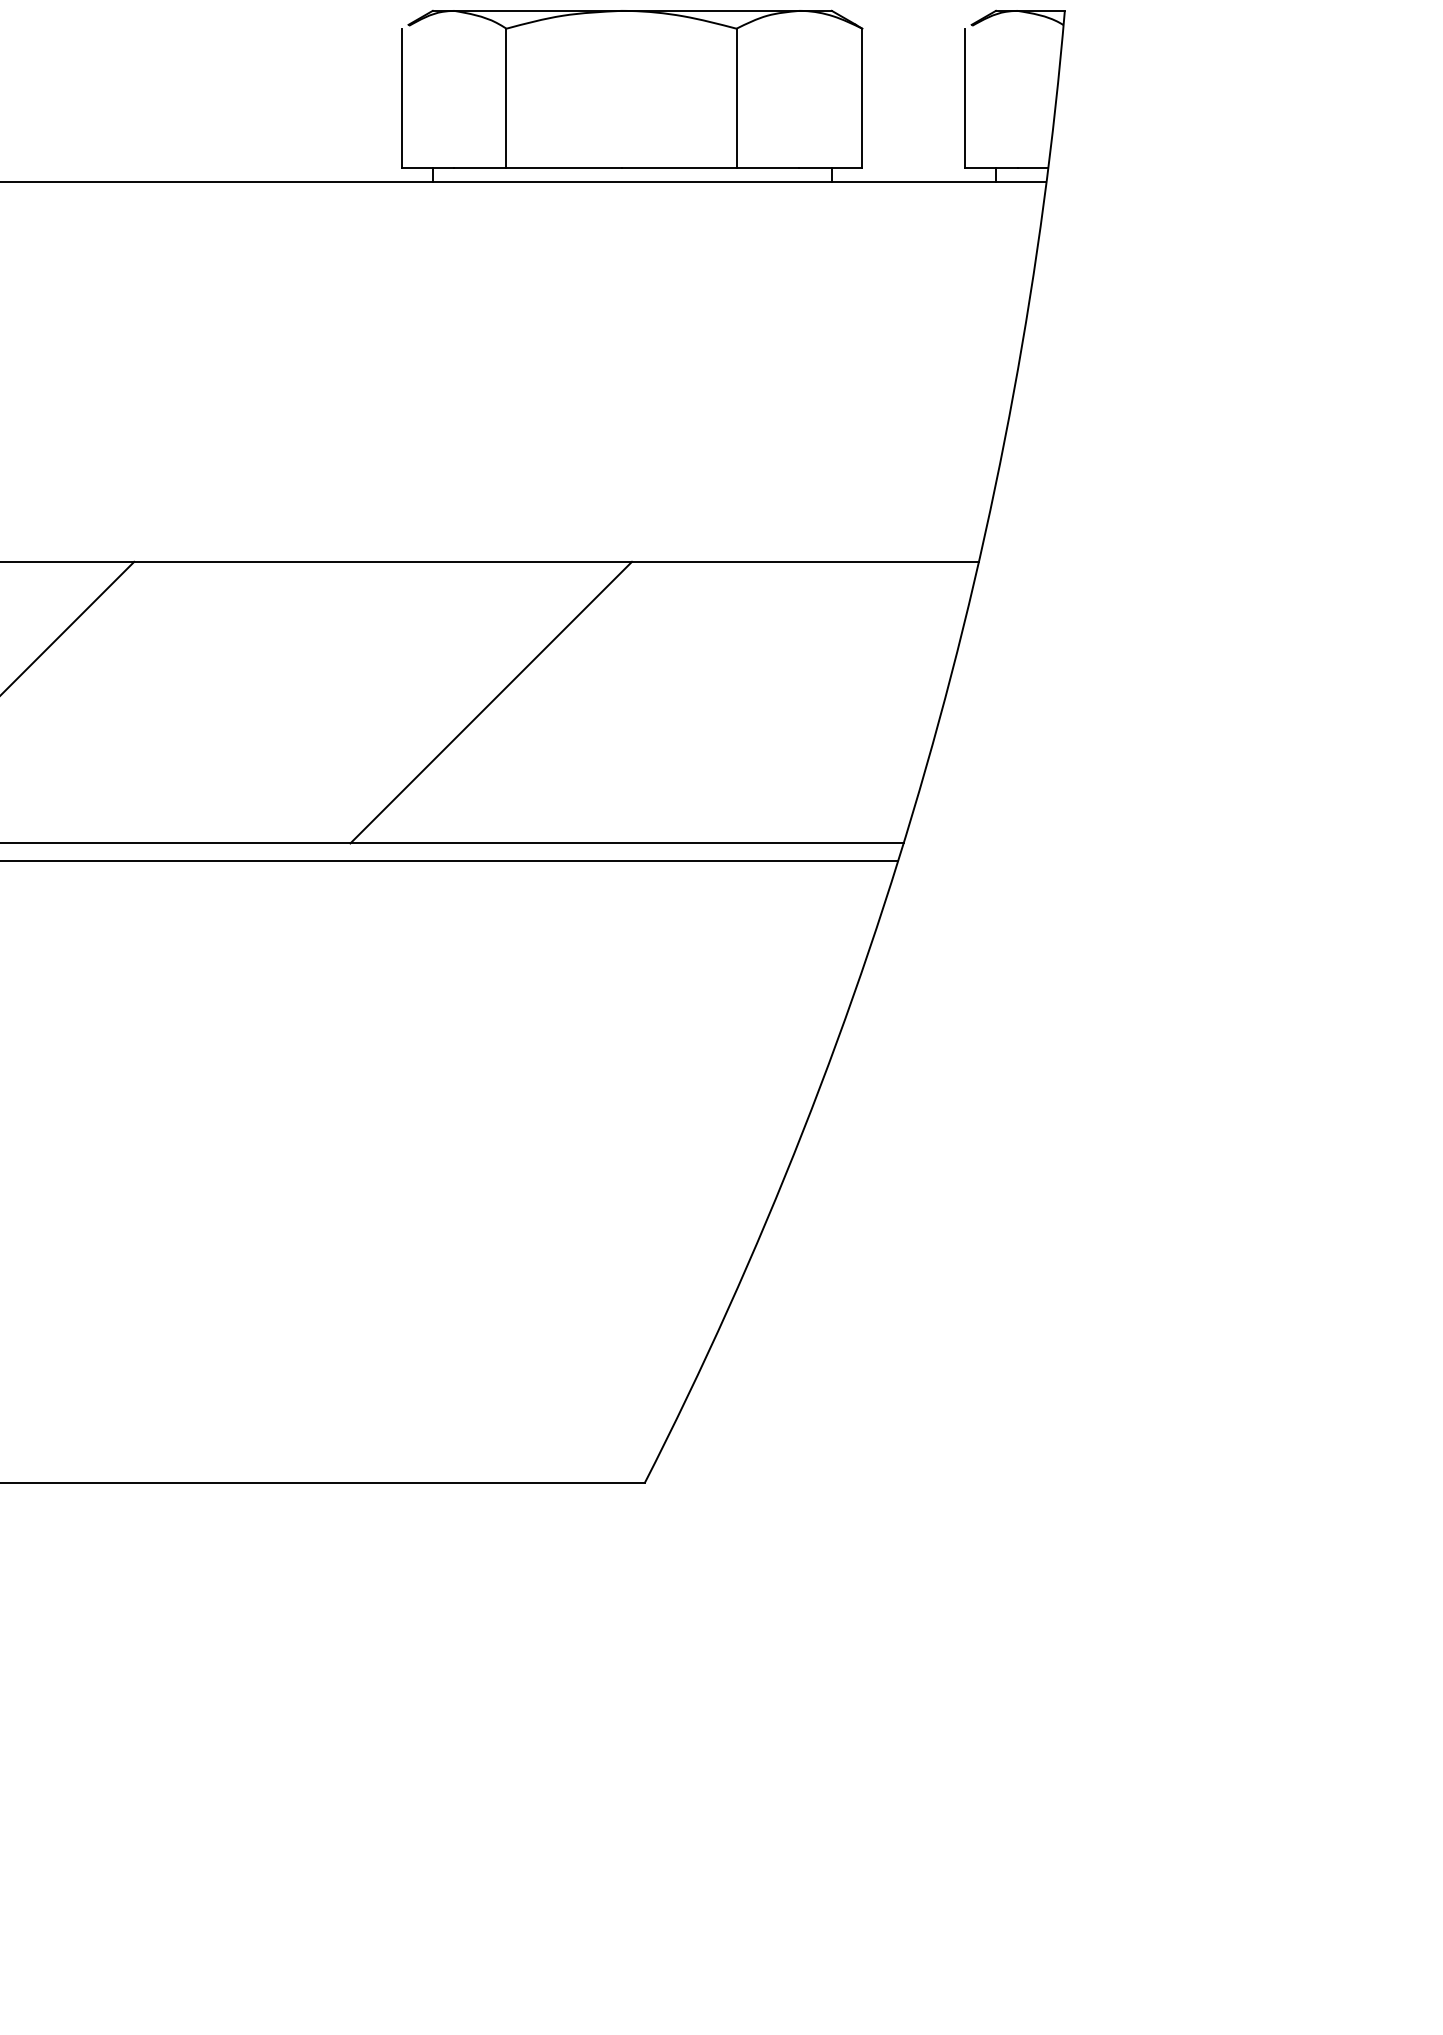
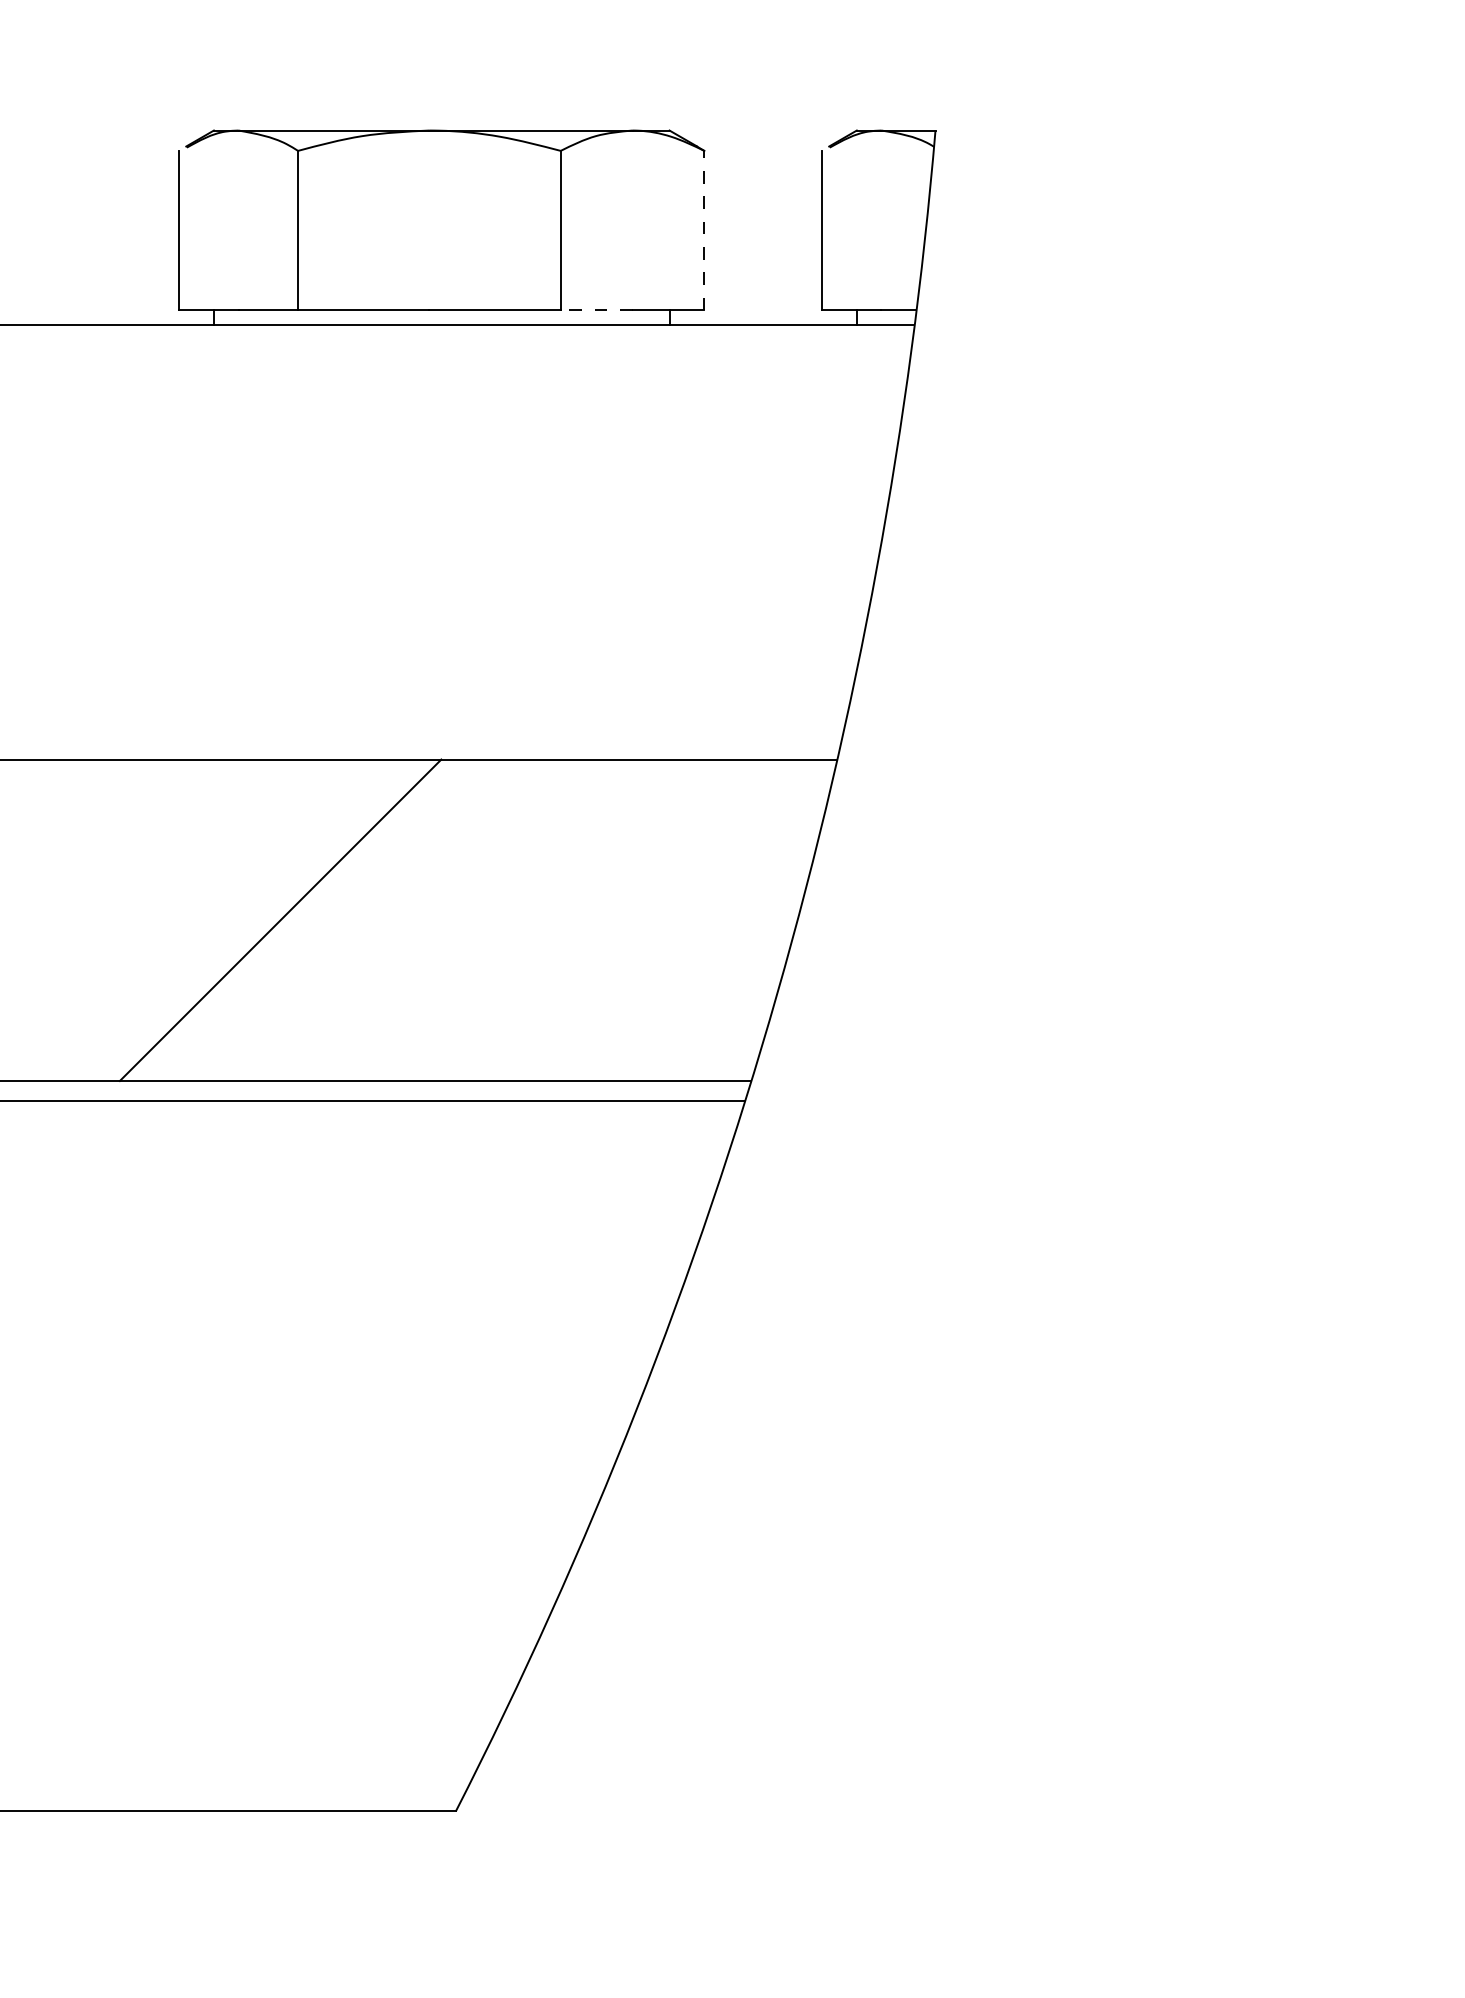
line: (862, 98) -> (704, 230), solid -> dashed
line: (767, 168) -> (596, 310), solid -> dashed

